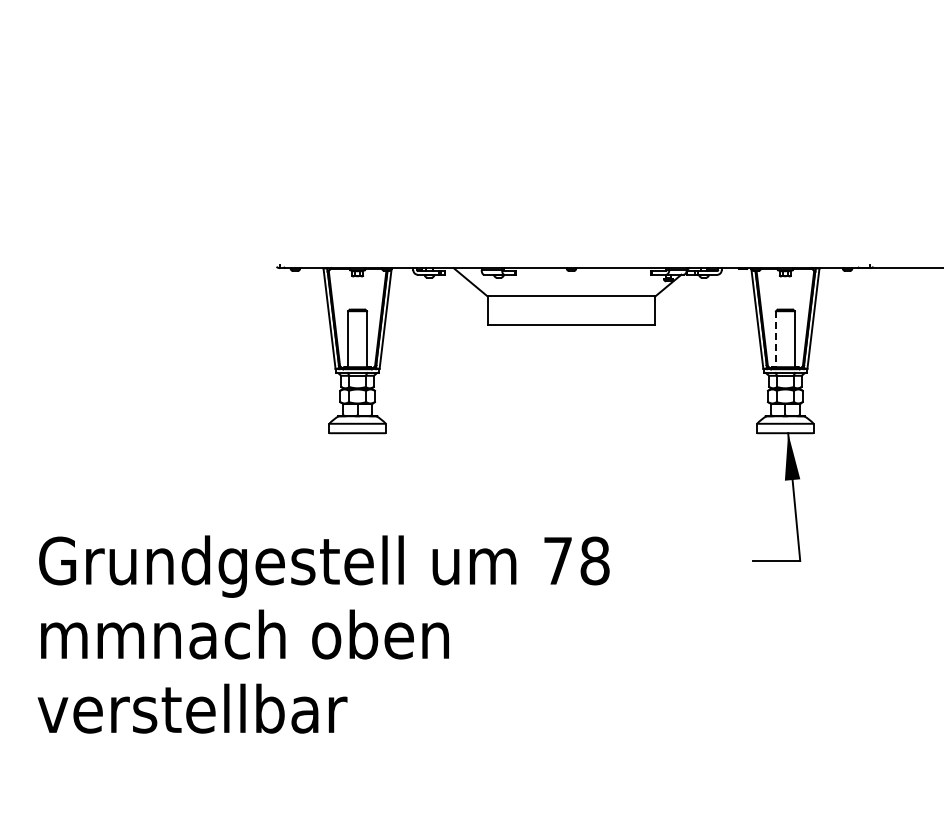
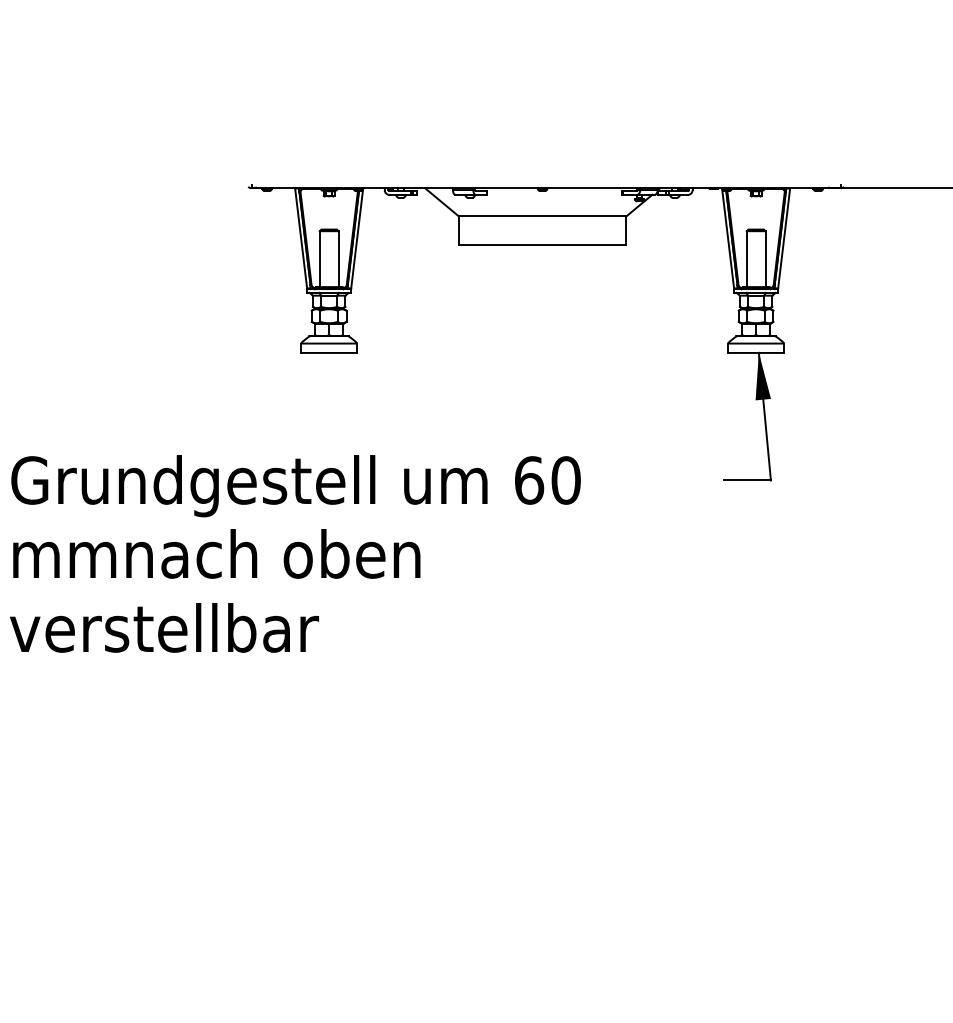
line: (775, 339) -> (746, 259), dashed -> solid
text: (576, 561) -> (547, 480), 78 -> 60

